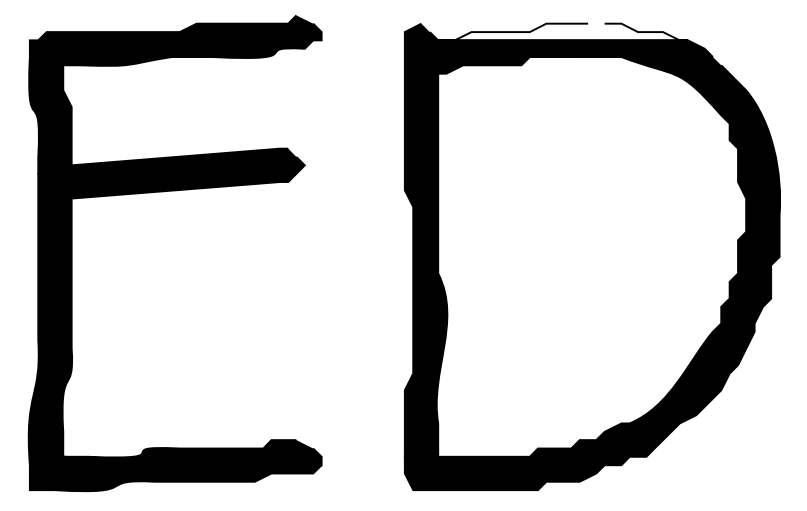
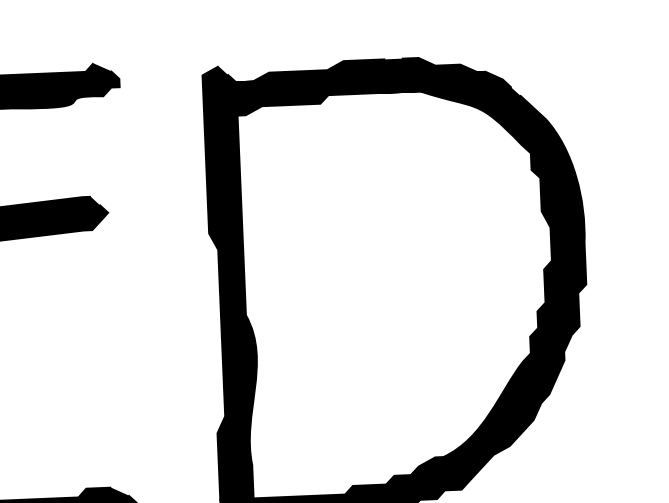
fill: (562, 31) -> (359, 68), added

